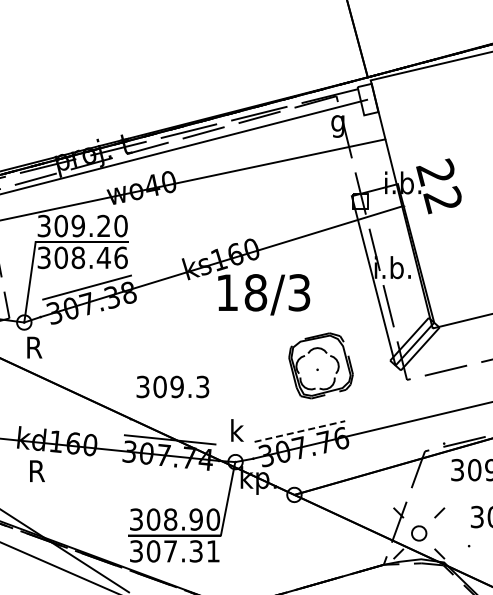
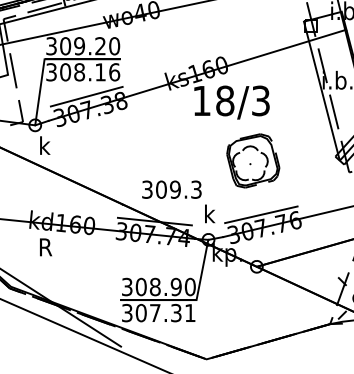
text: (103, 257) -> (100, 72), 308.46 -> 308.16
text: (34, 346) -> (43, 145), R -> k
part: (320, 365) -> (252, 160), moved
text: (172, 386) -> (171, 189), moved
line: (300, 431) -> (261, 214), dashed -> solid

